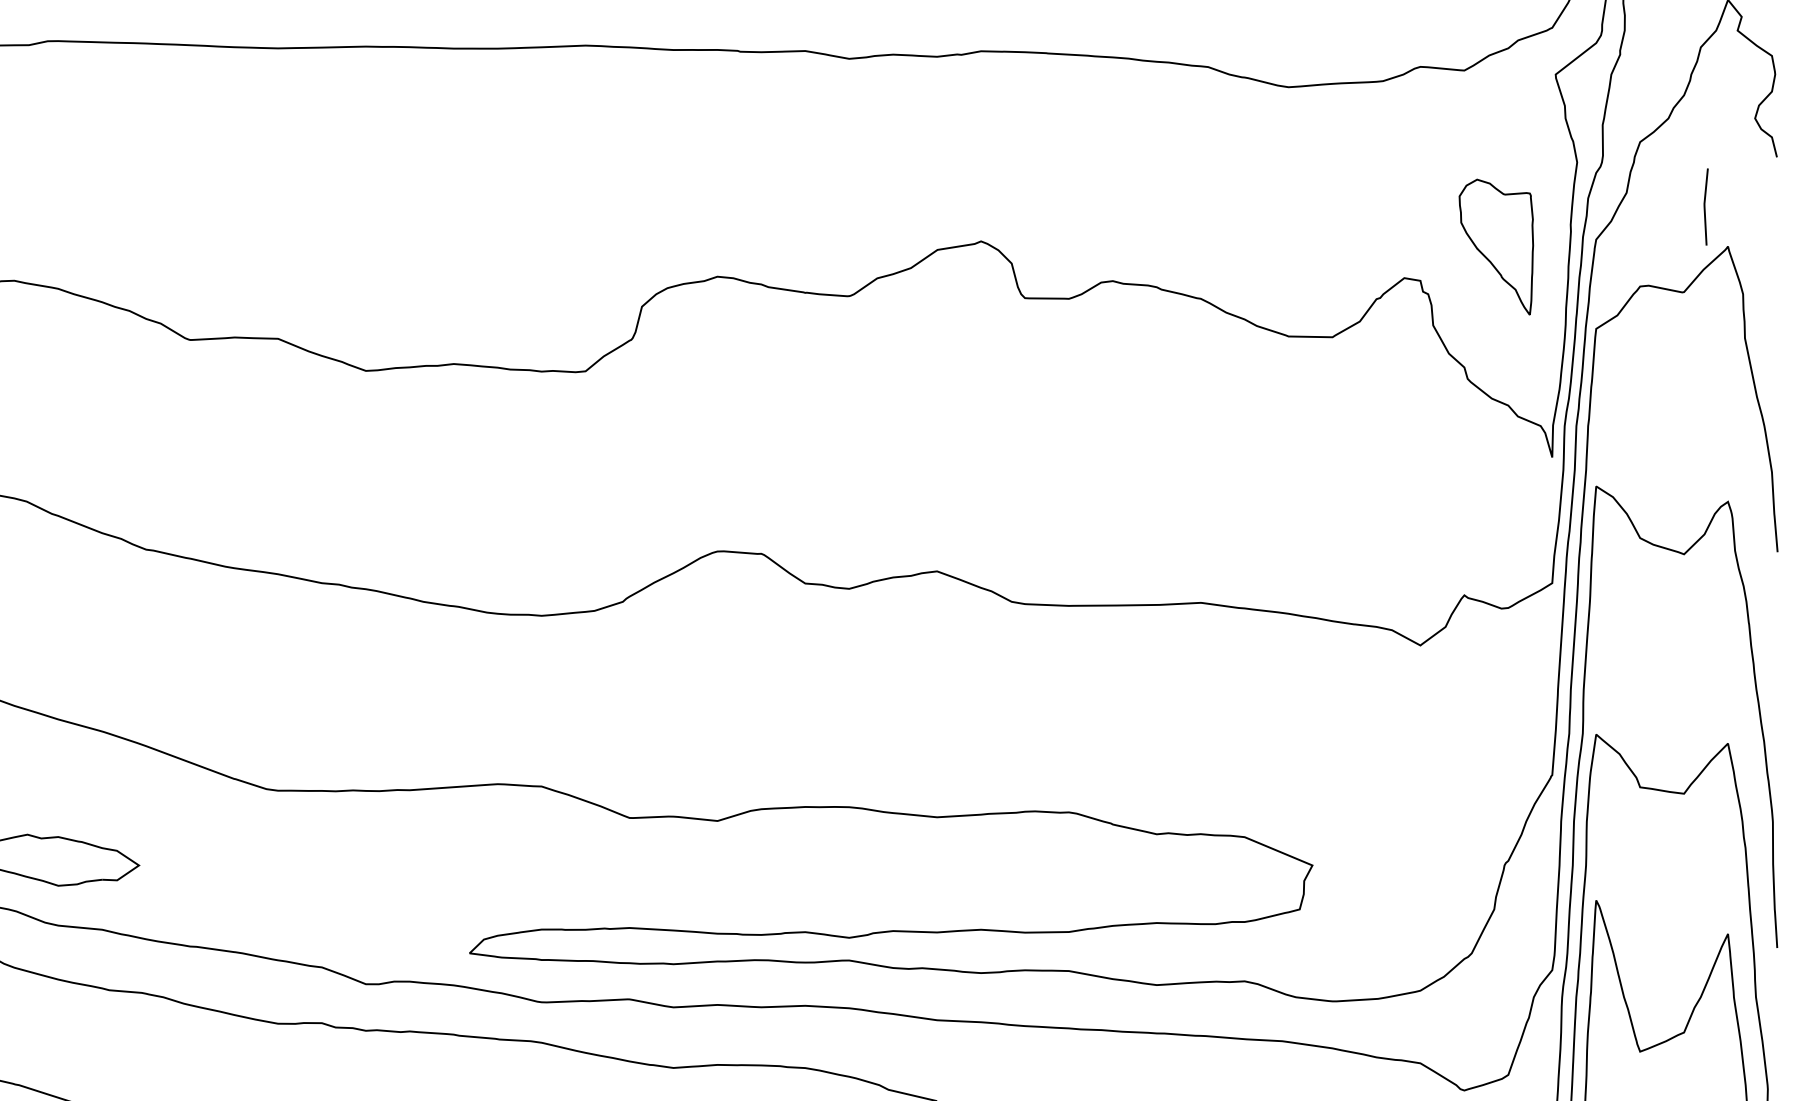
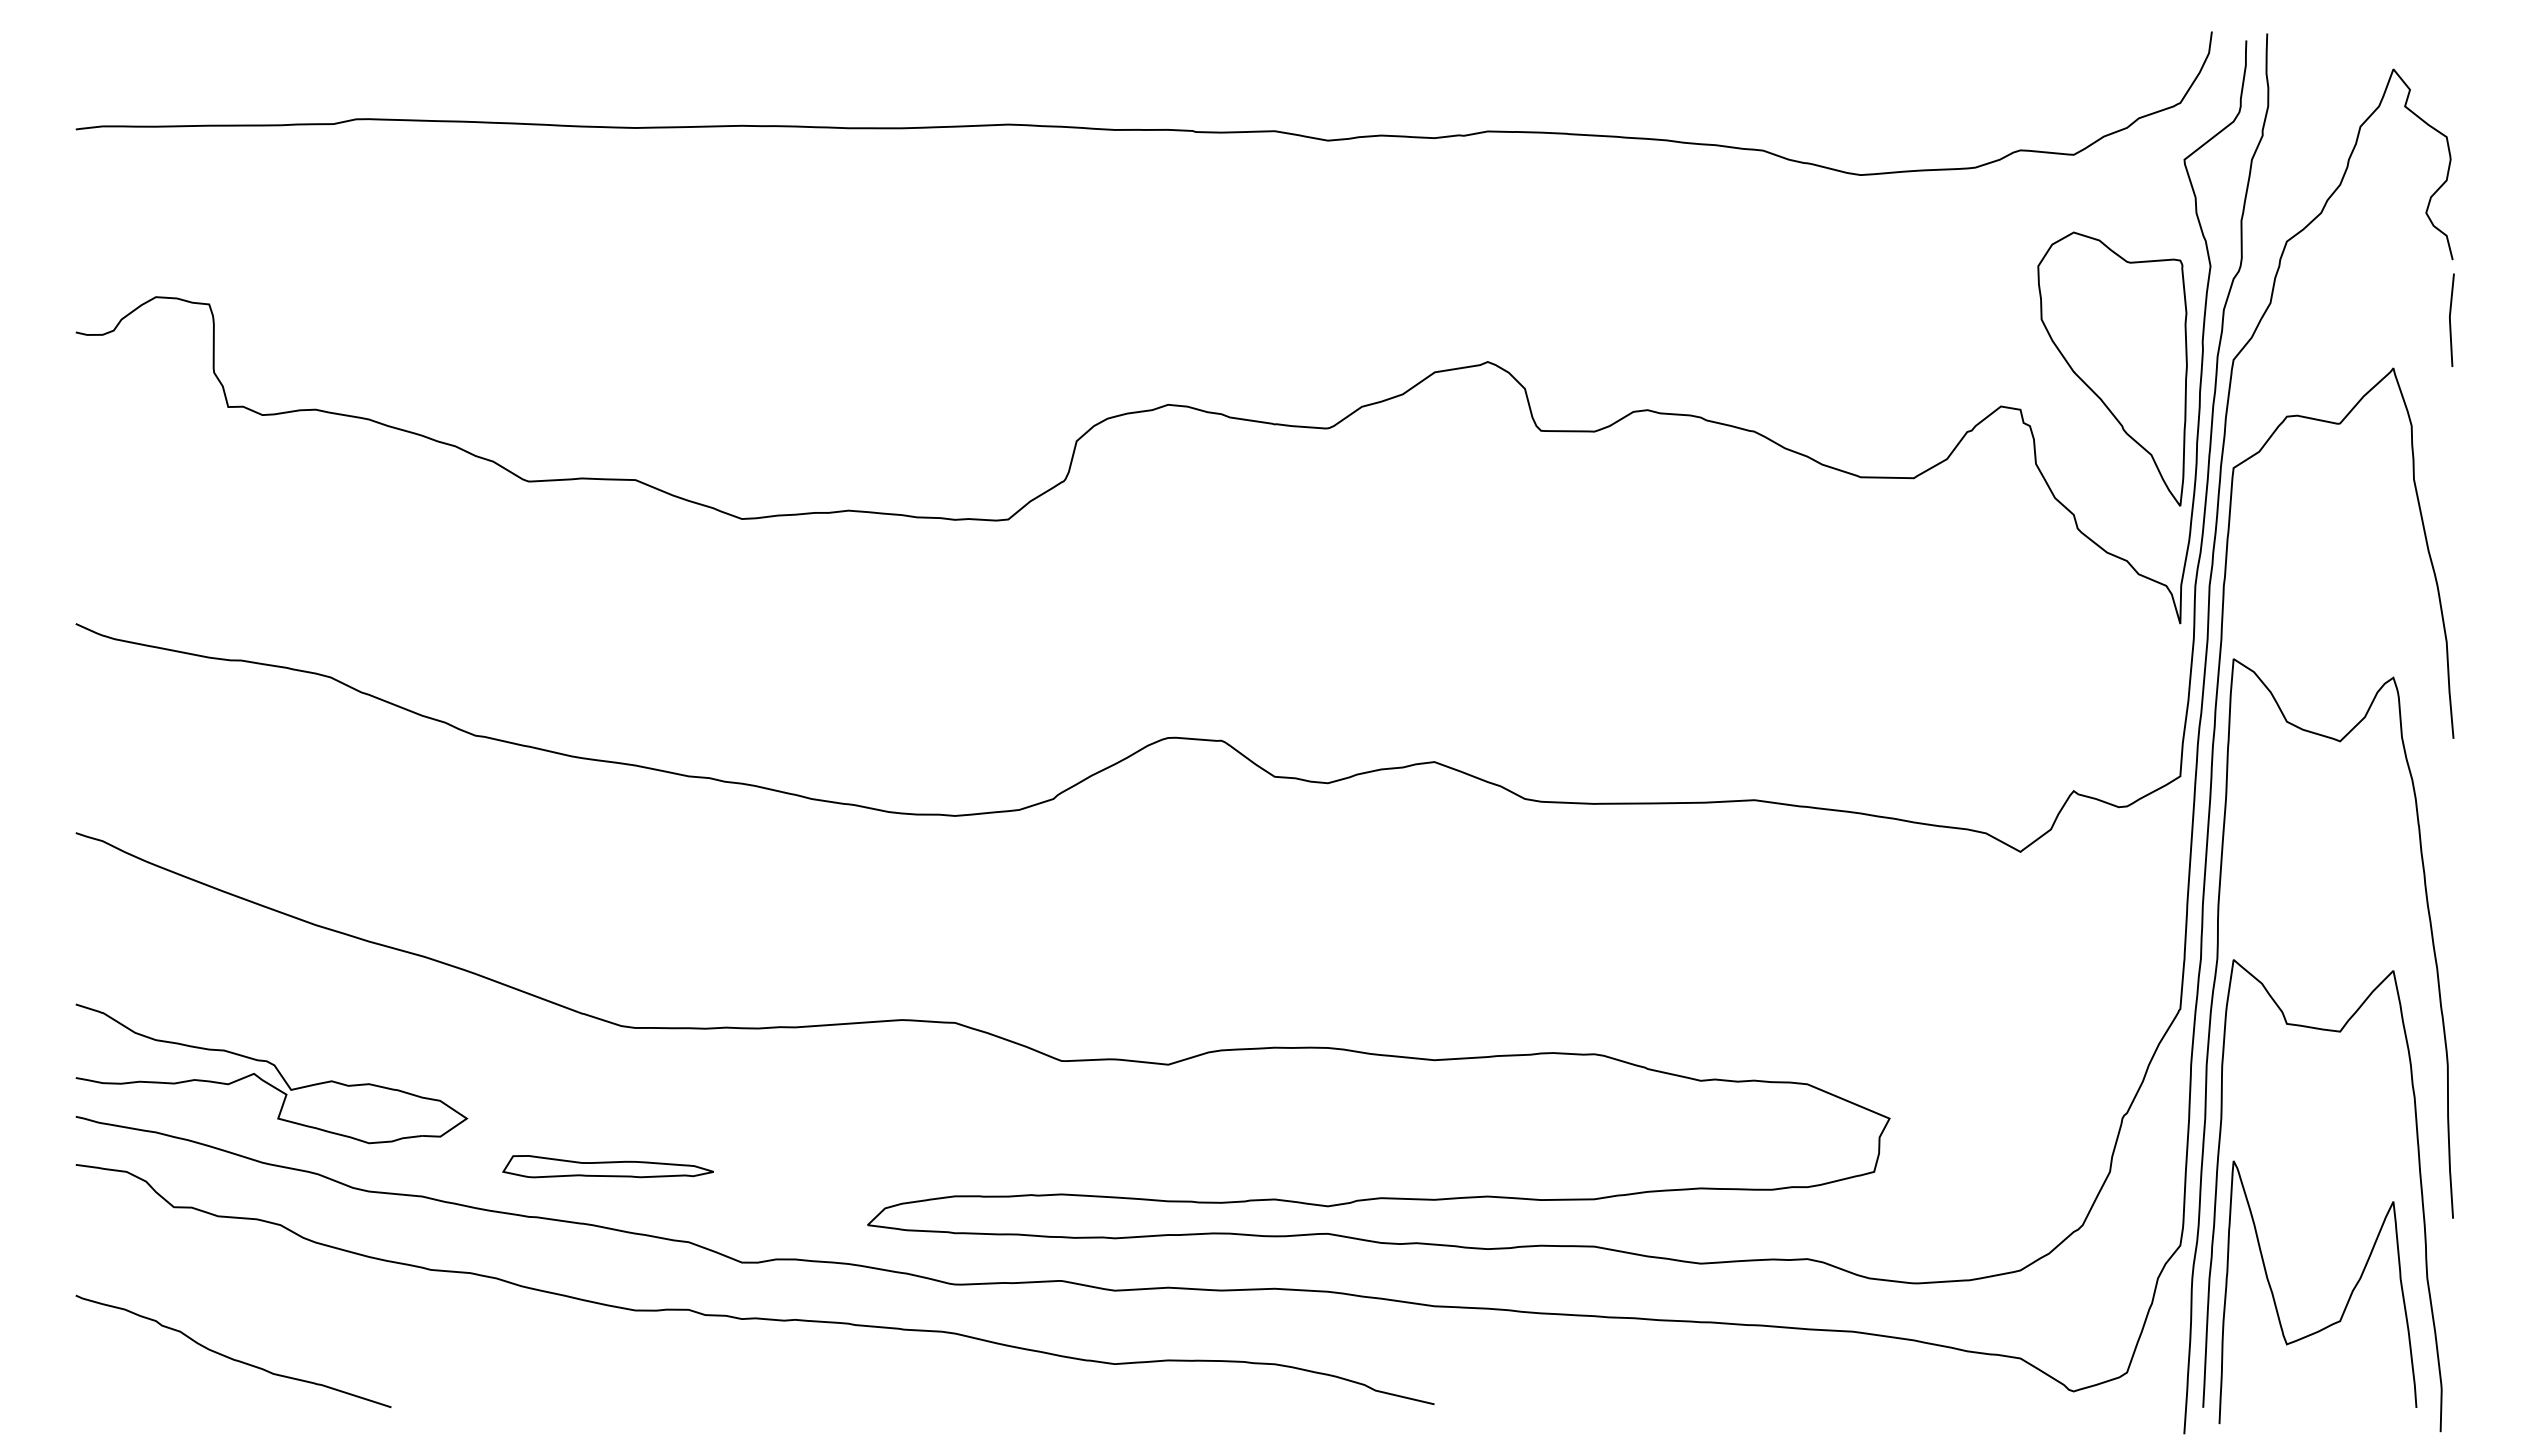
line: (1705, 206) -> (2450, 319), moved
part: (1496, 246) -> (2112, 368), size x1.67
part: (255, 904) -> (607, 1166), added

